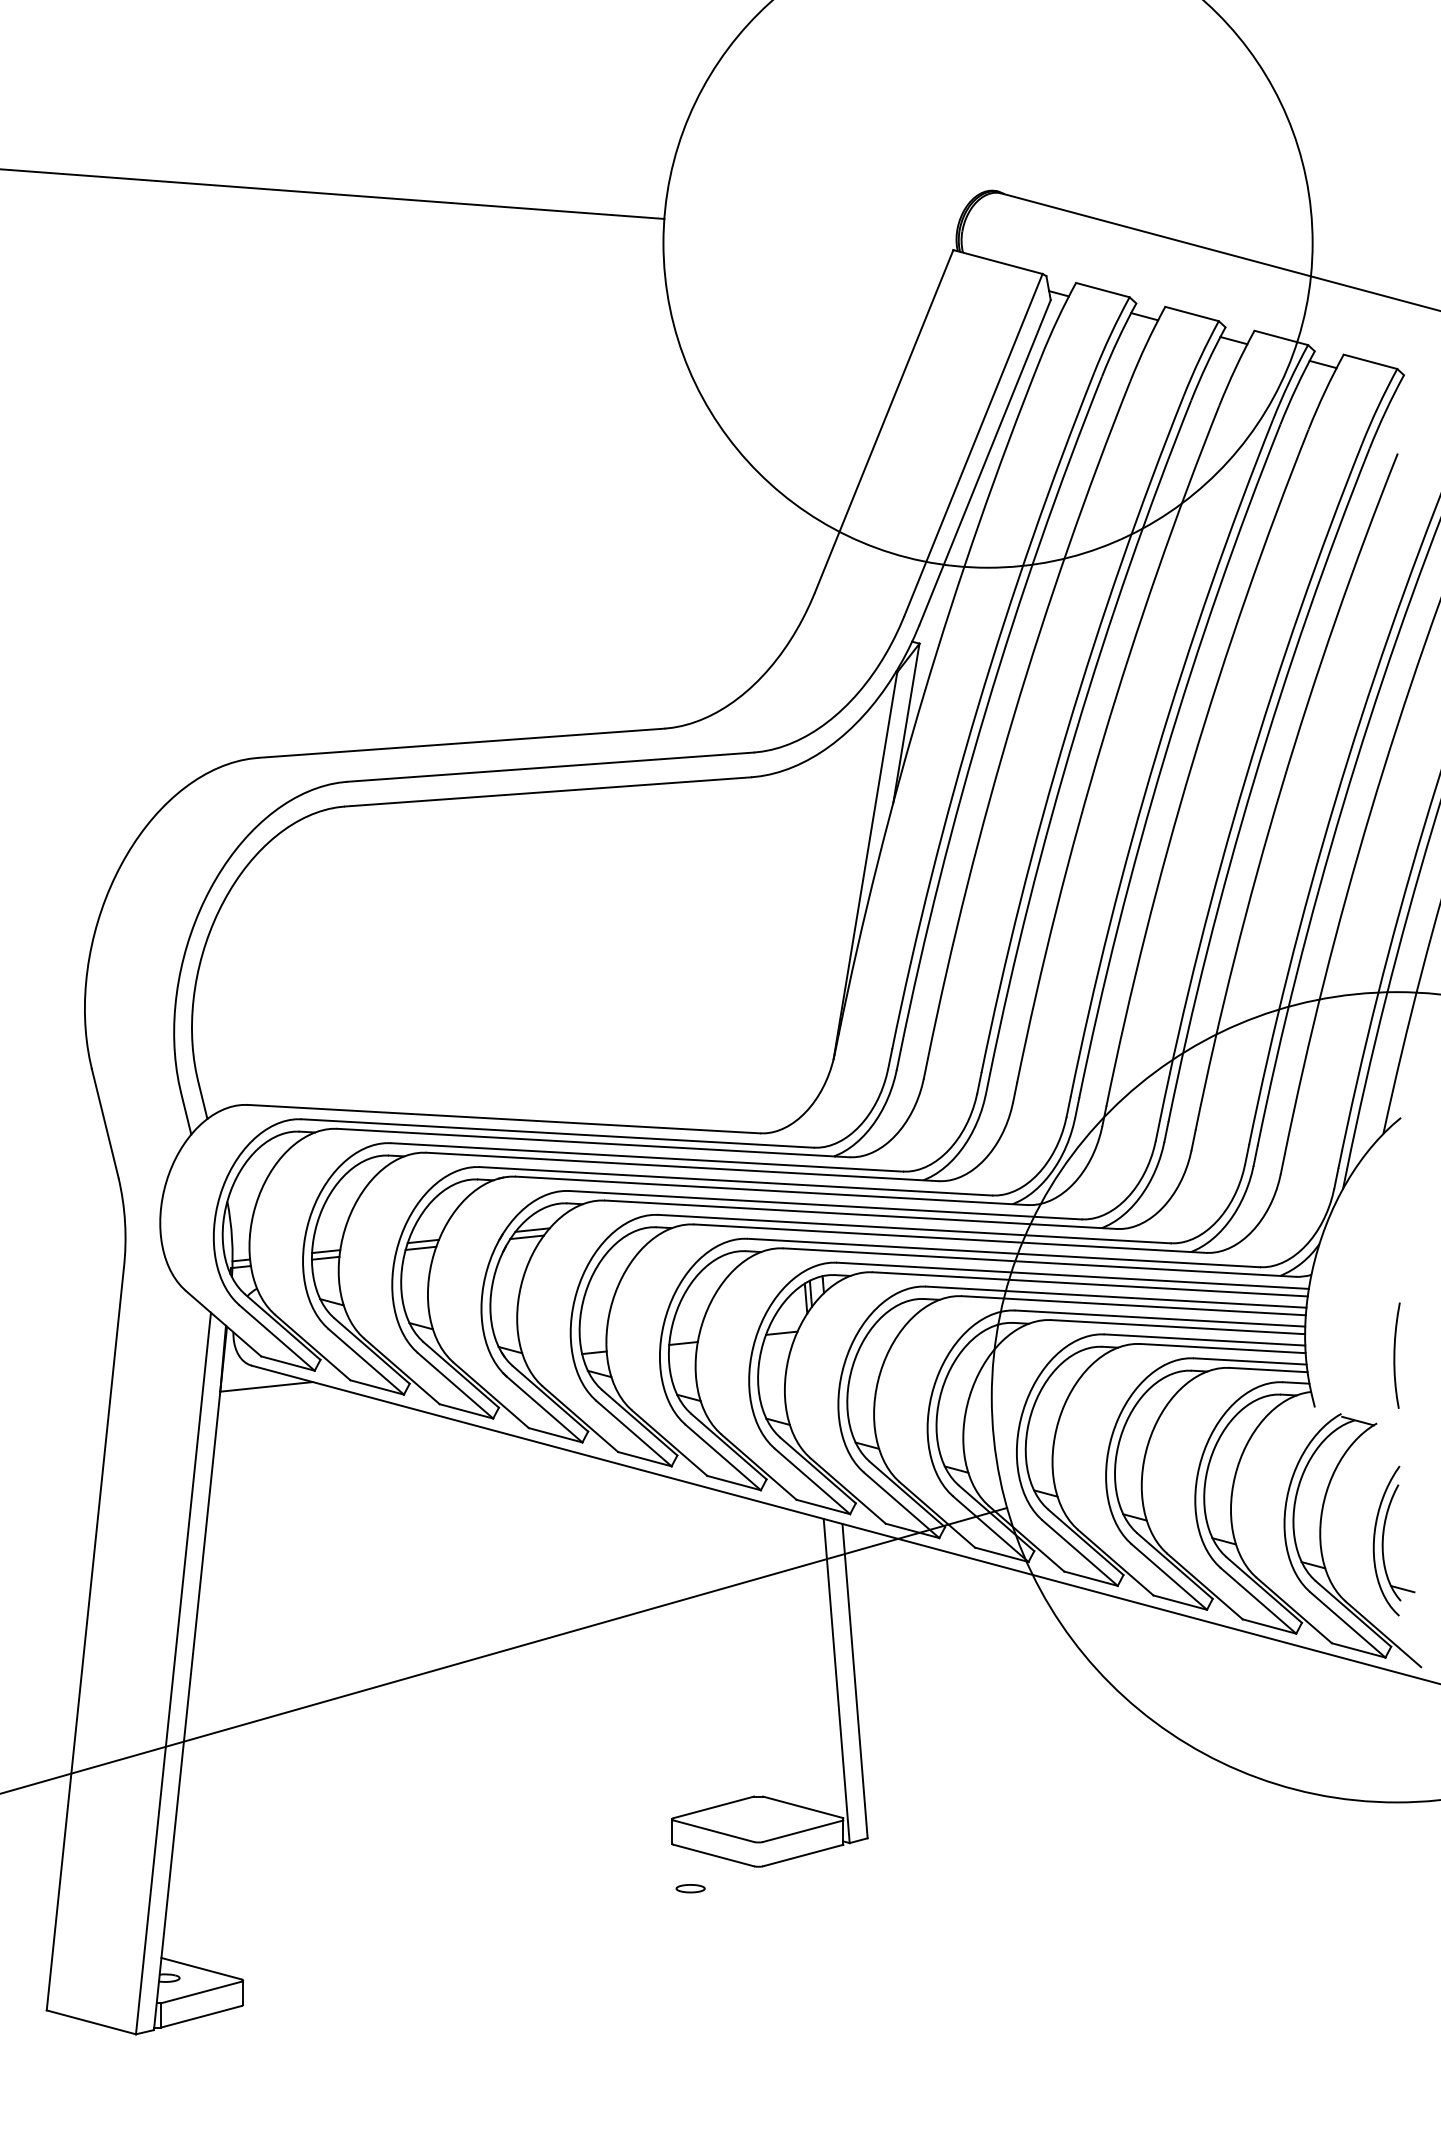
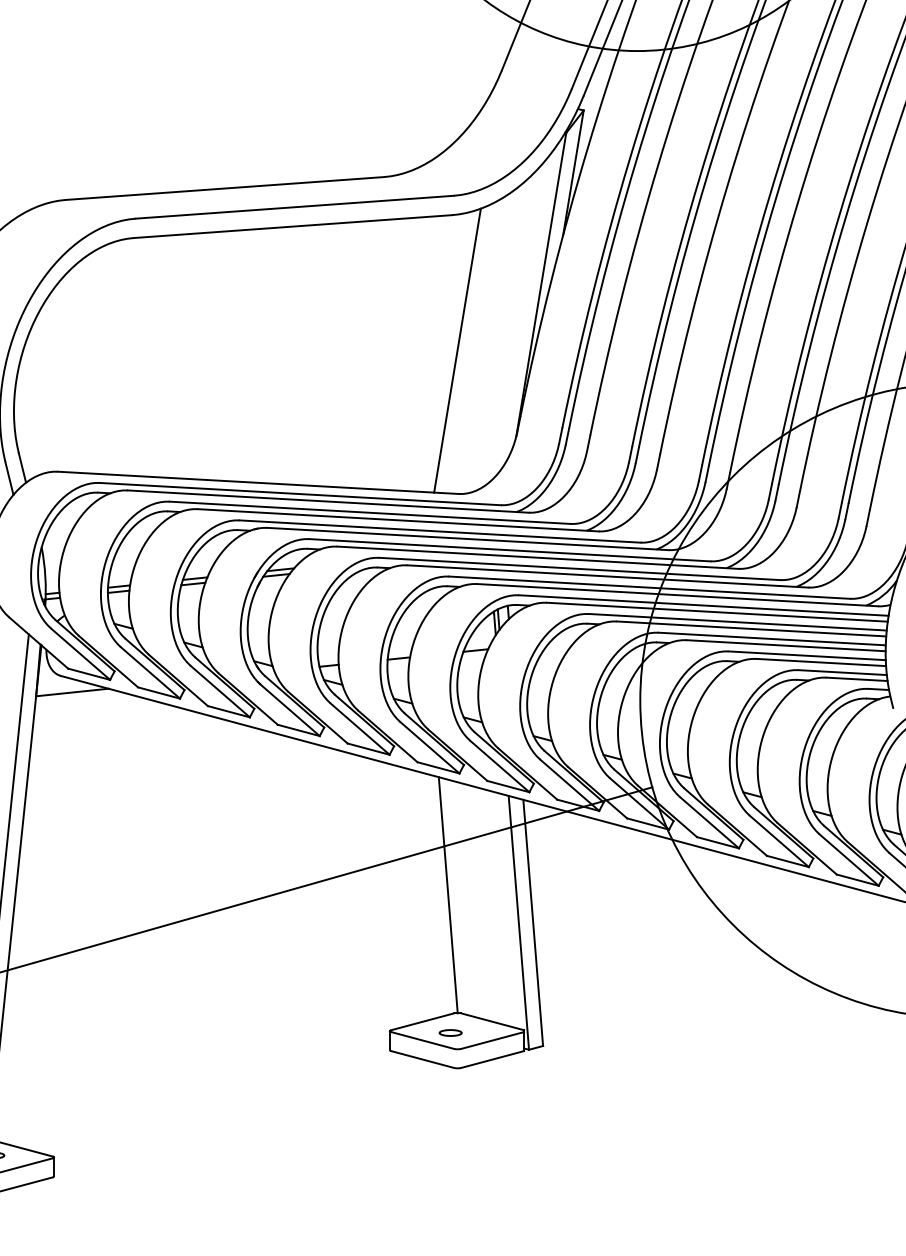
line: (758, 950) -> (457, 350), added
line: (746, 1645) -> (448, 895), added
part: (690, 1888) -> (450, 1032), moved

